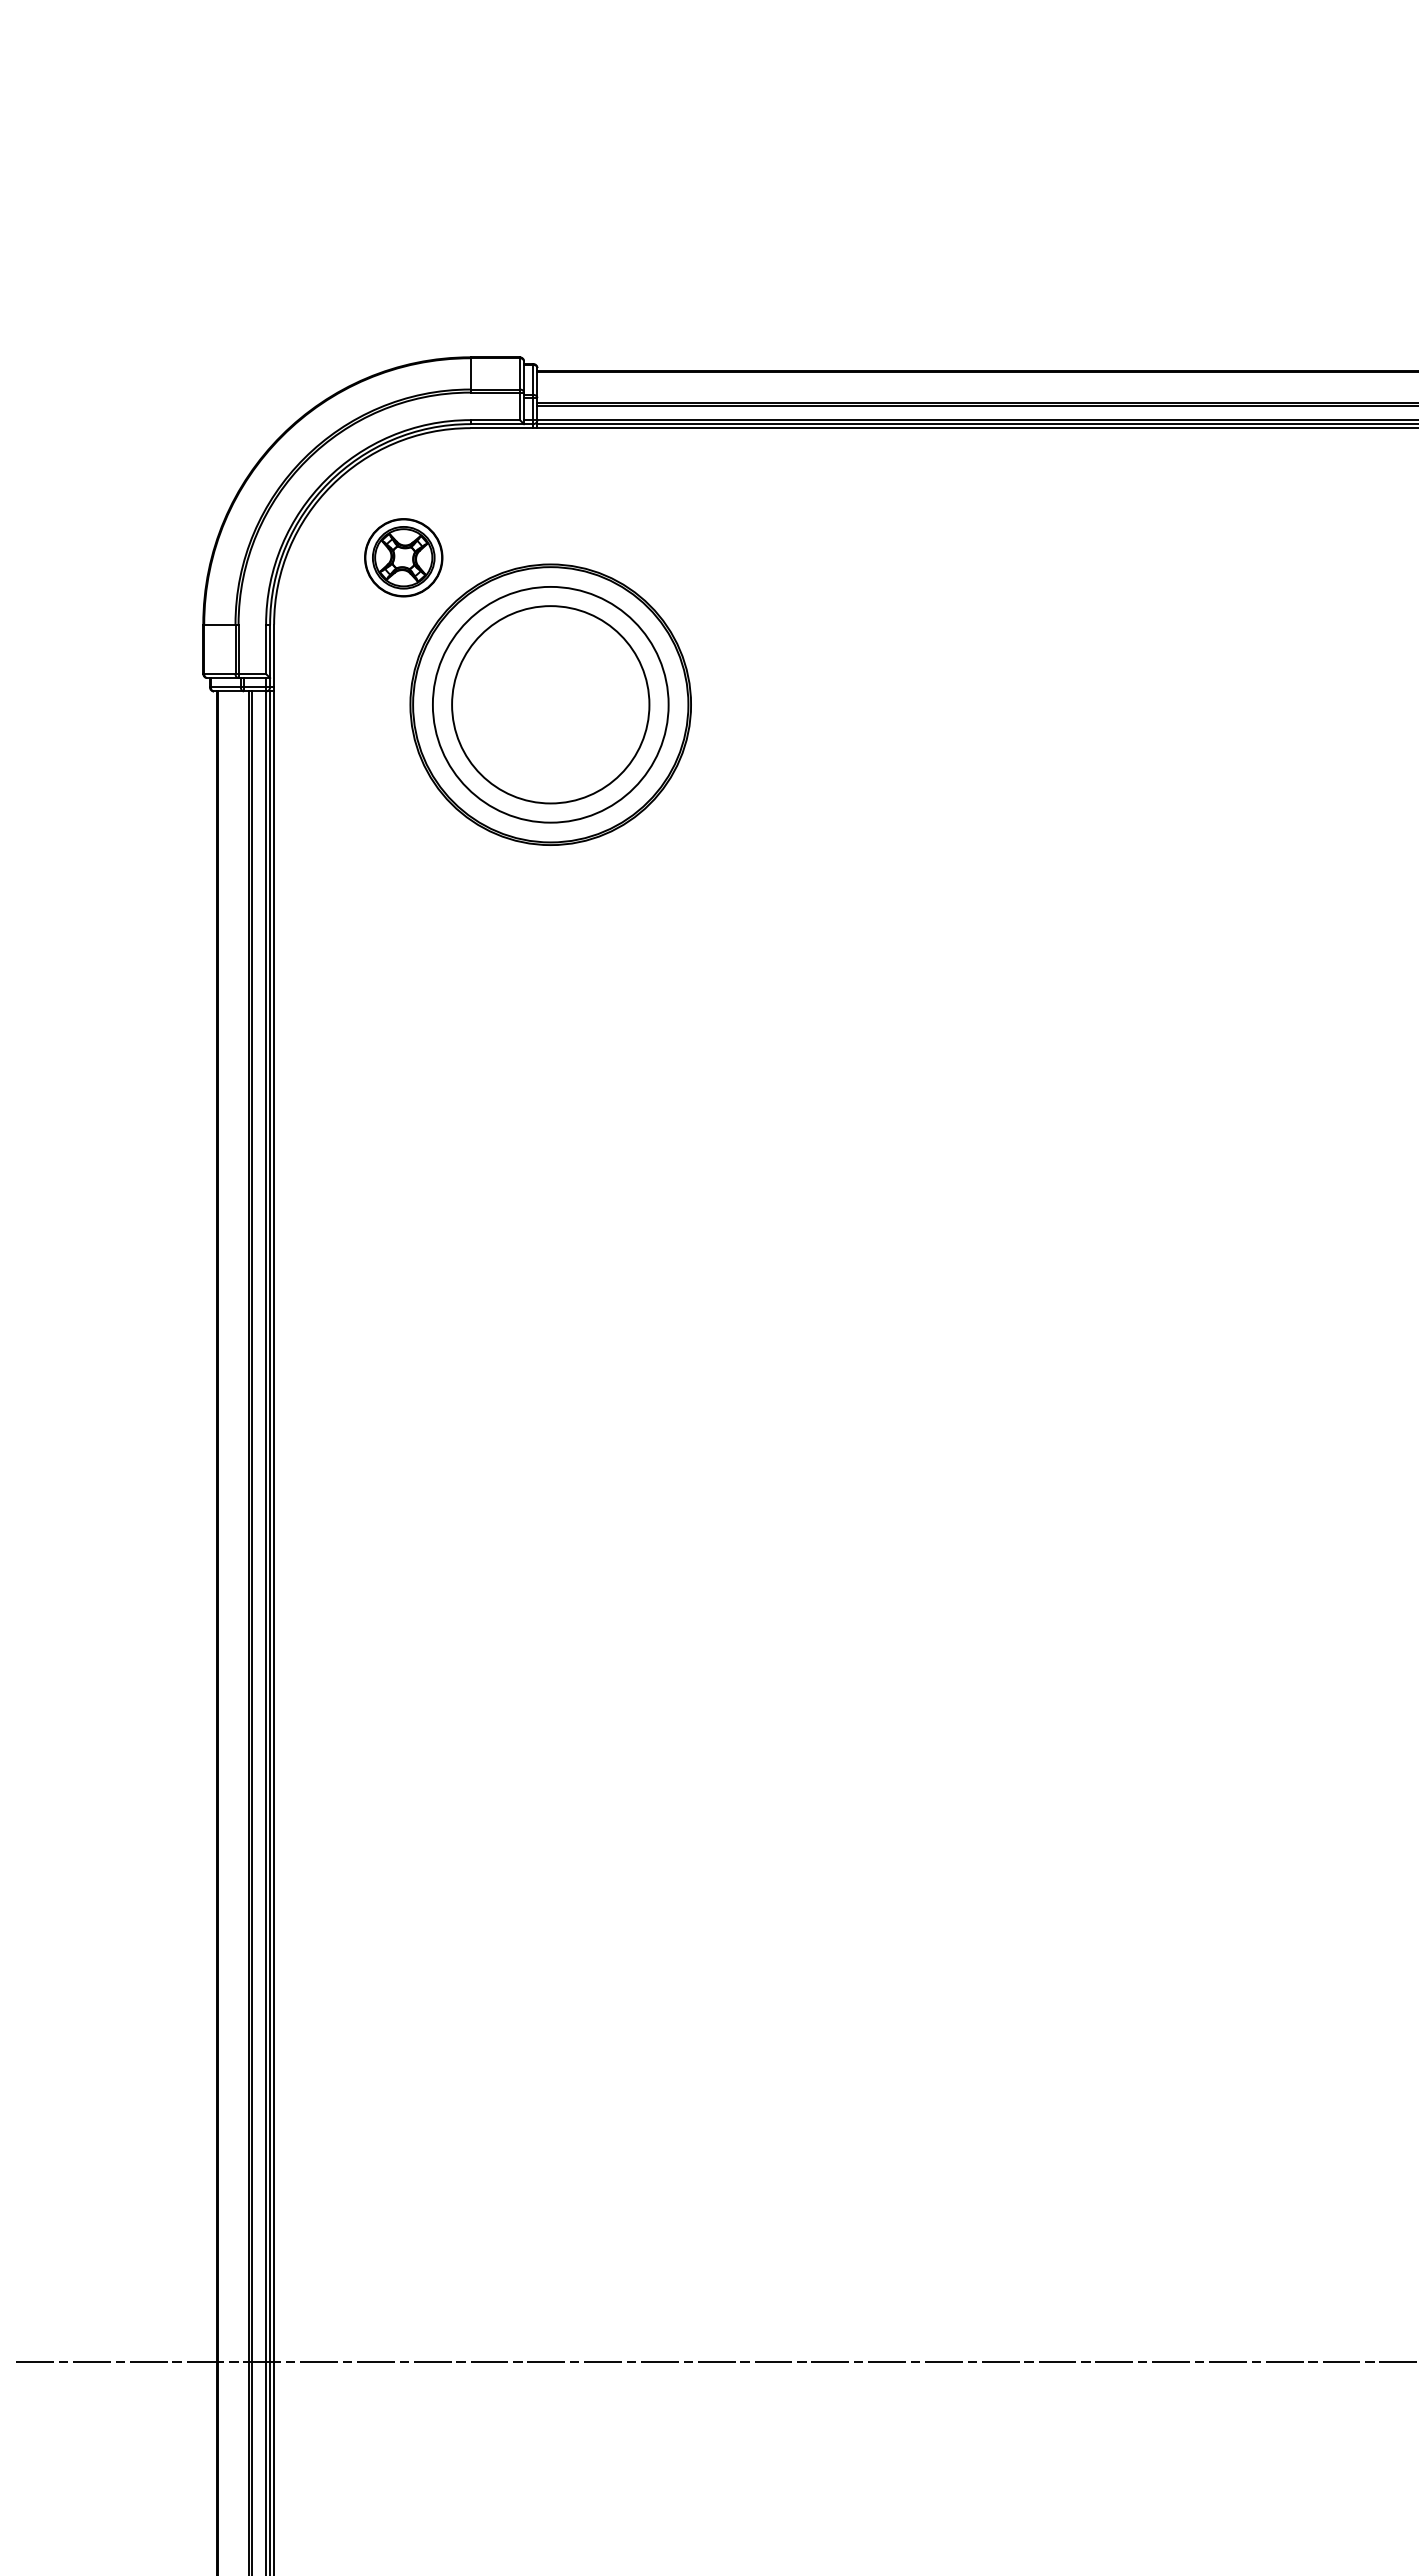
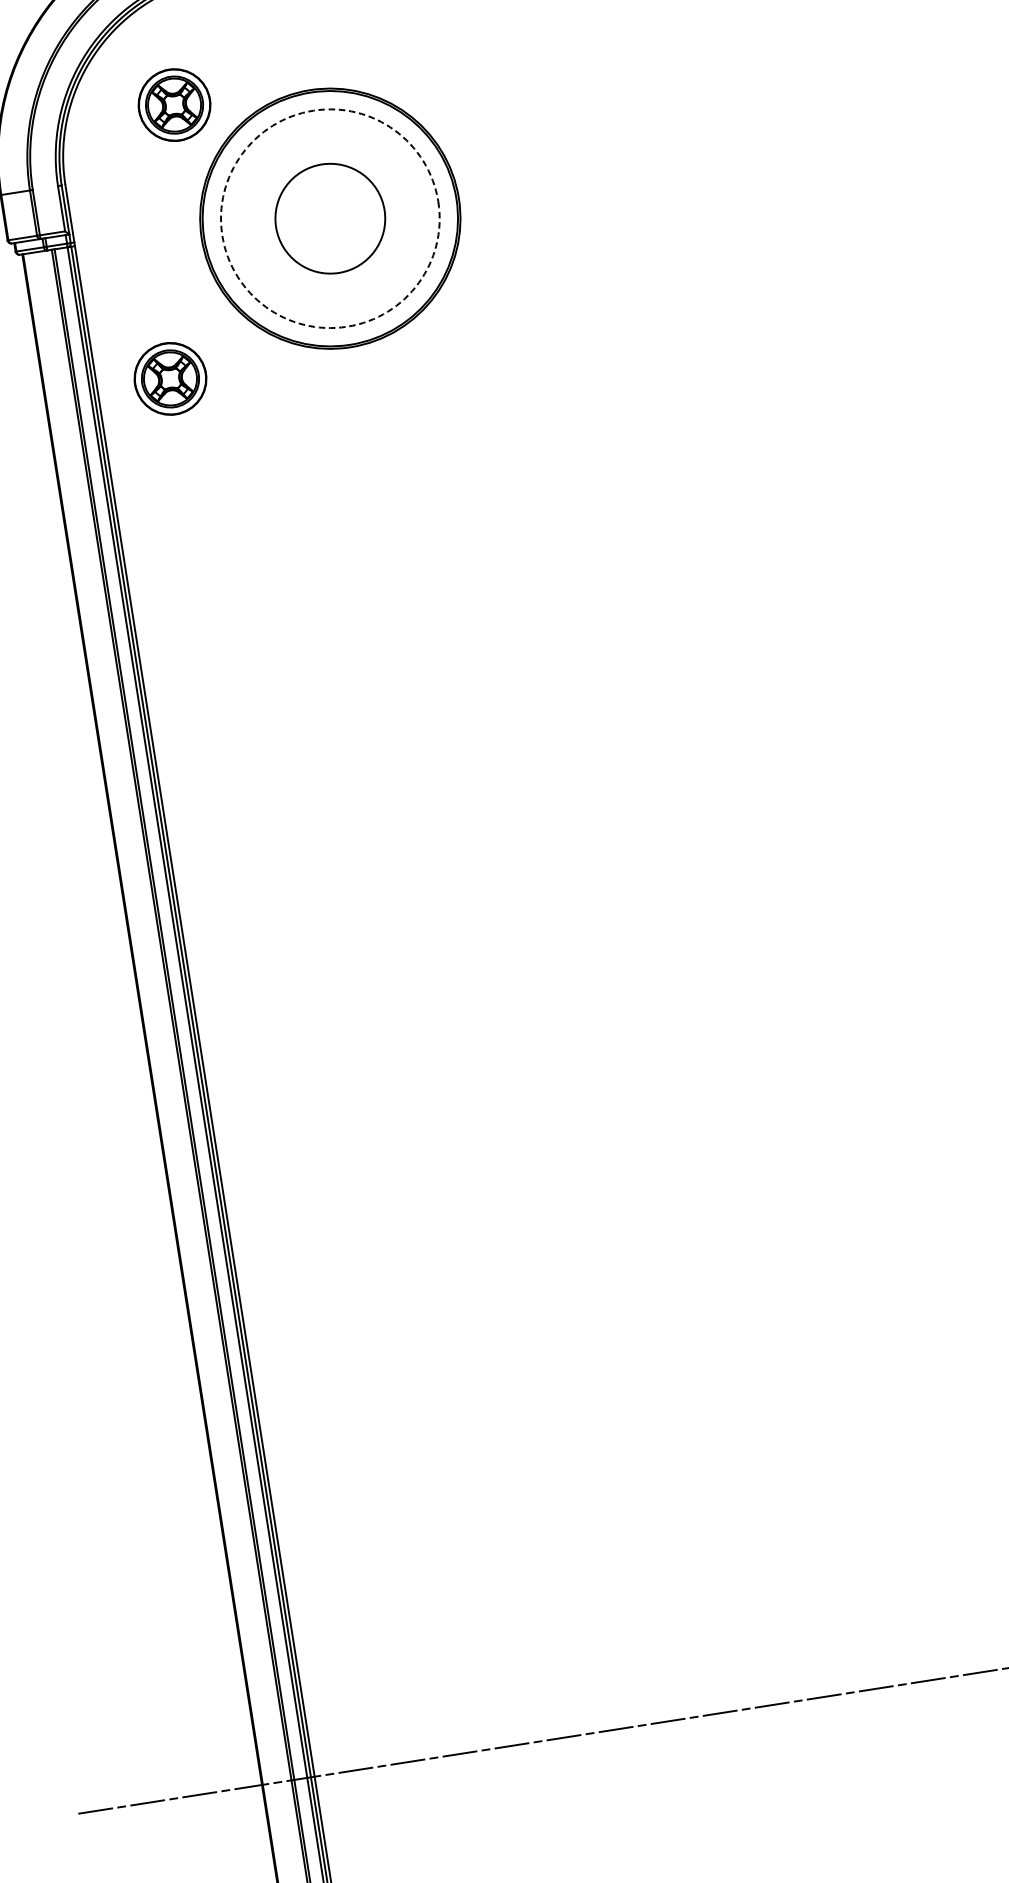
circle: (550, 704) -> (330, 218), size x0.6
circle: (550, 704) -> (330, 218), solid -> dashed
part: (353, 848) -> (170, 378), added

